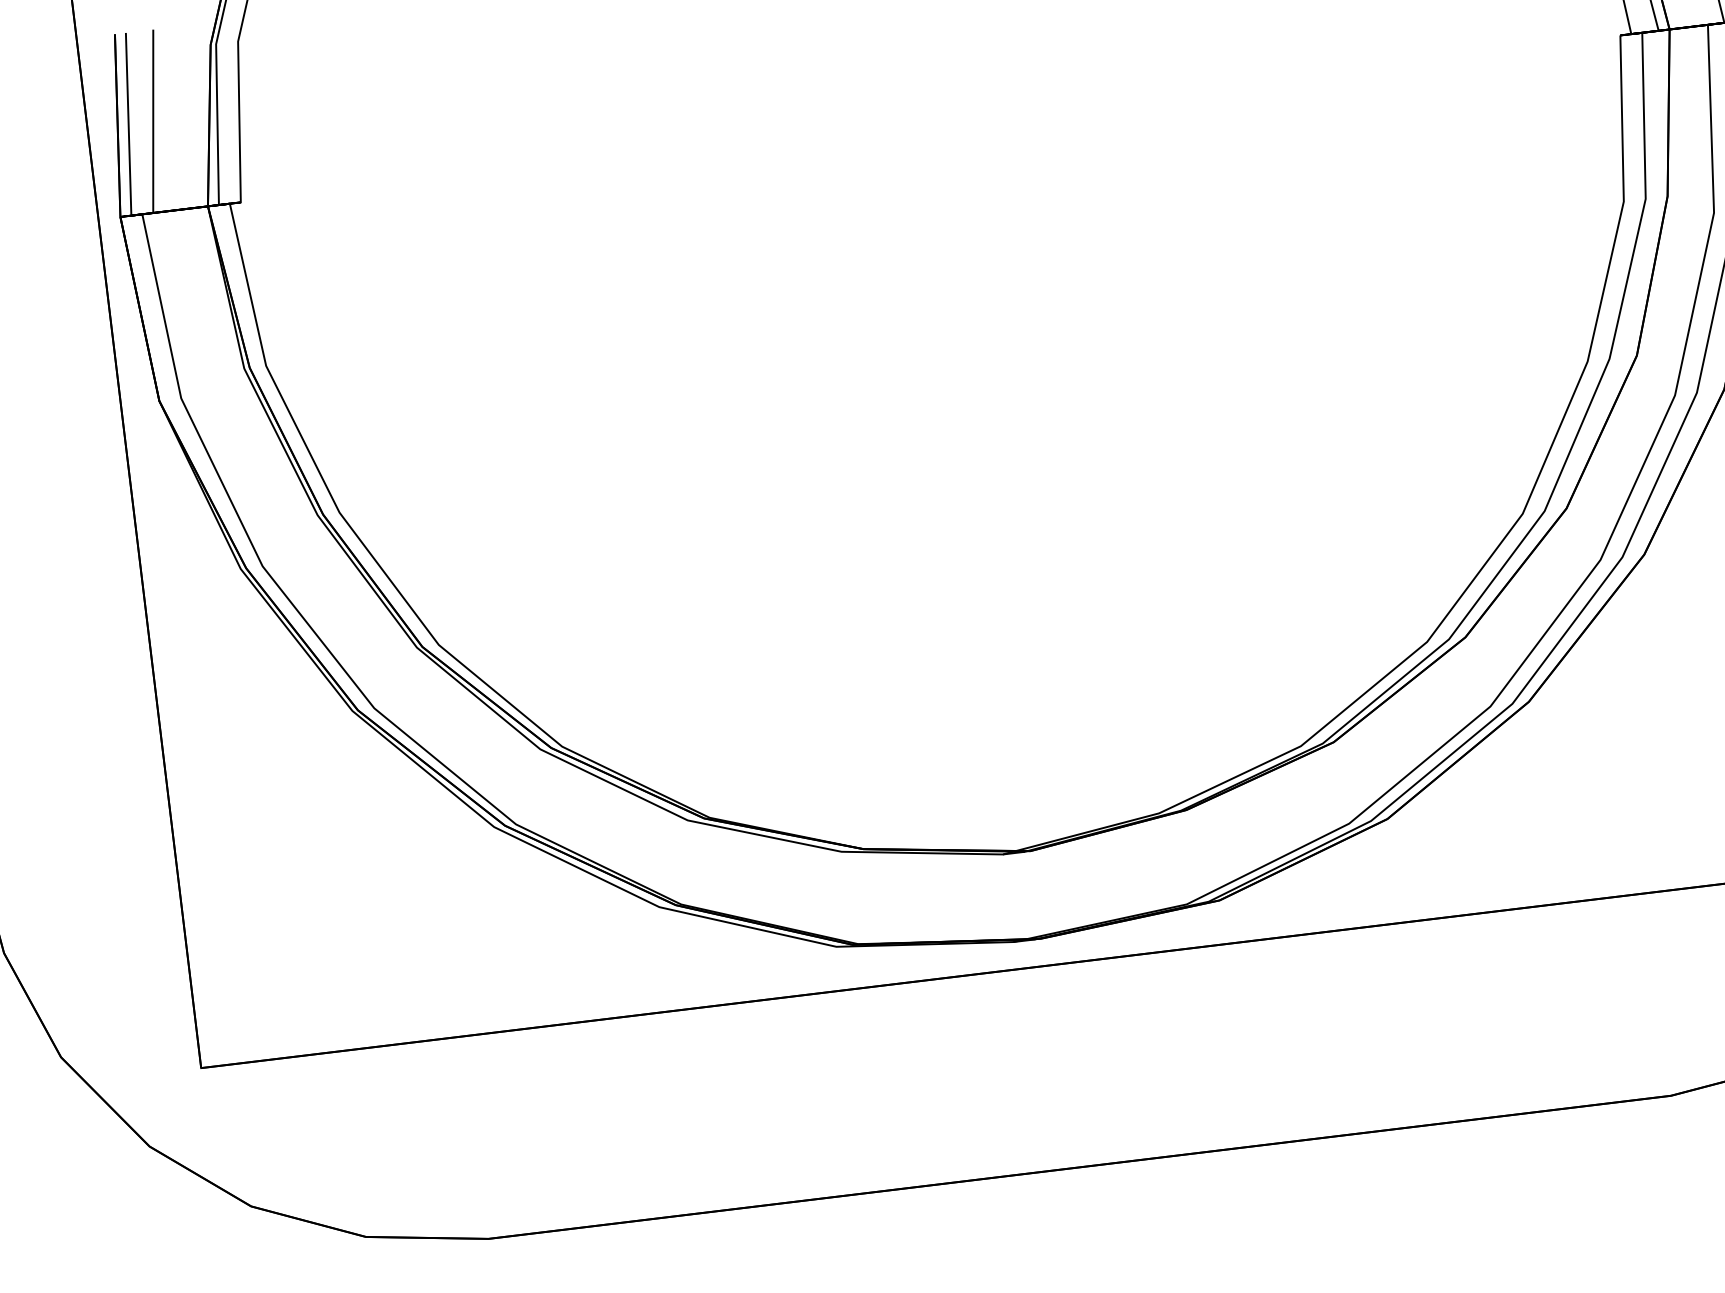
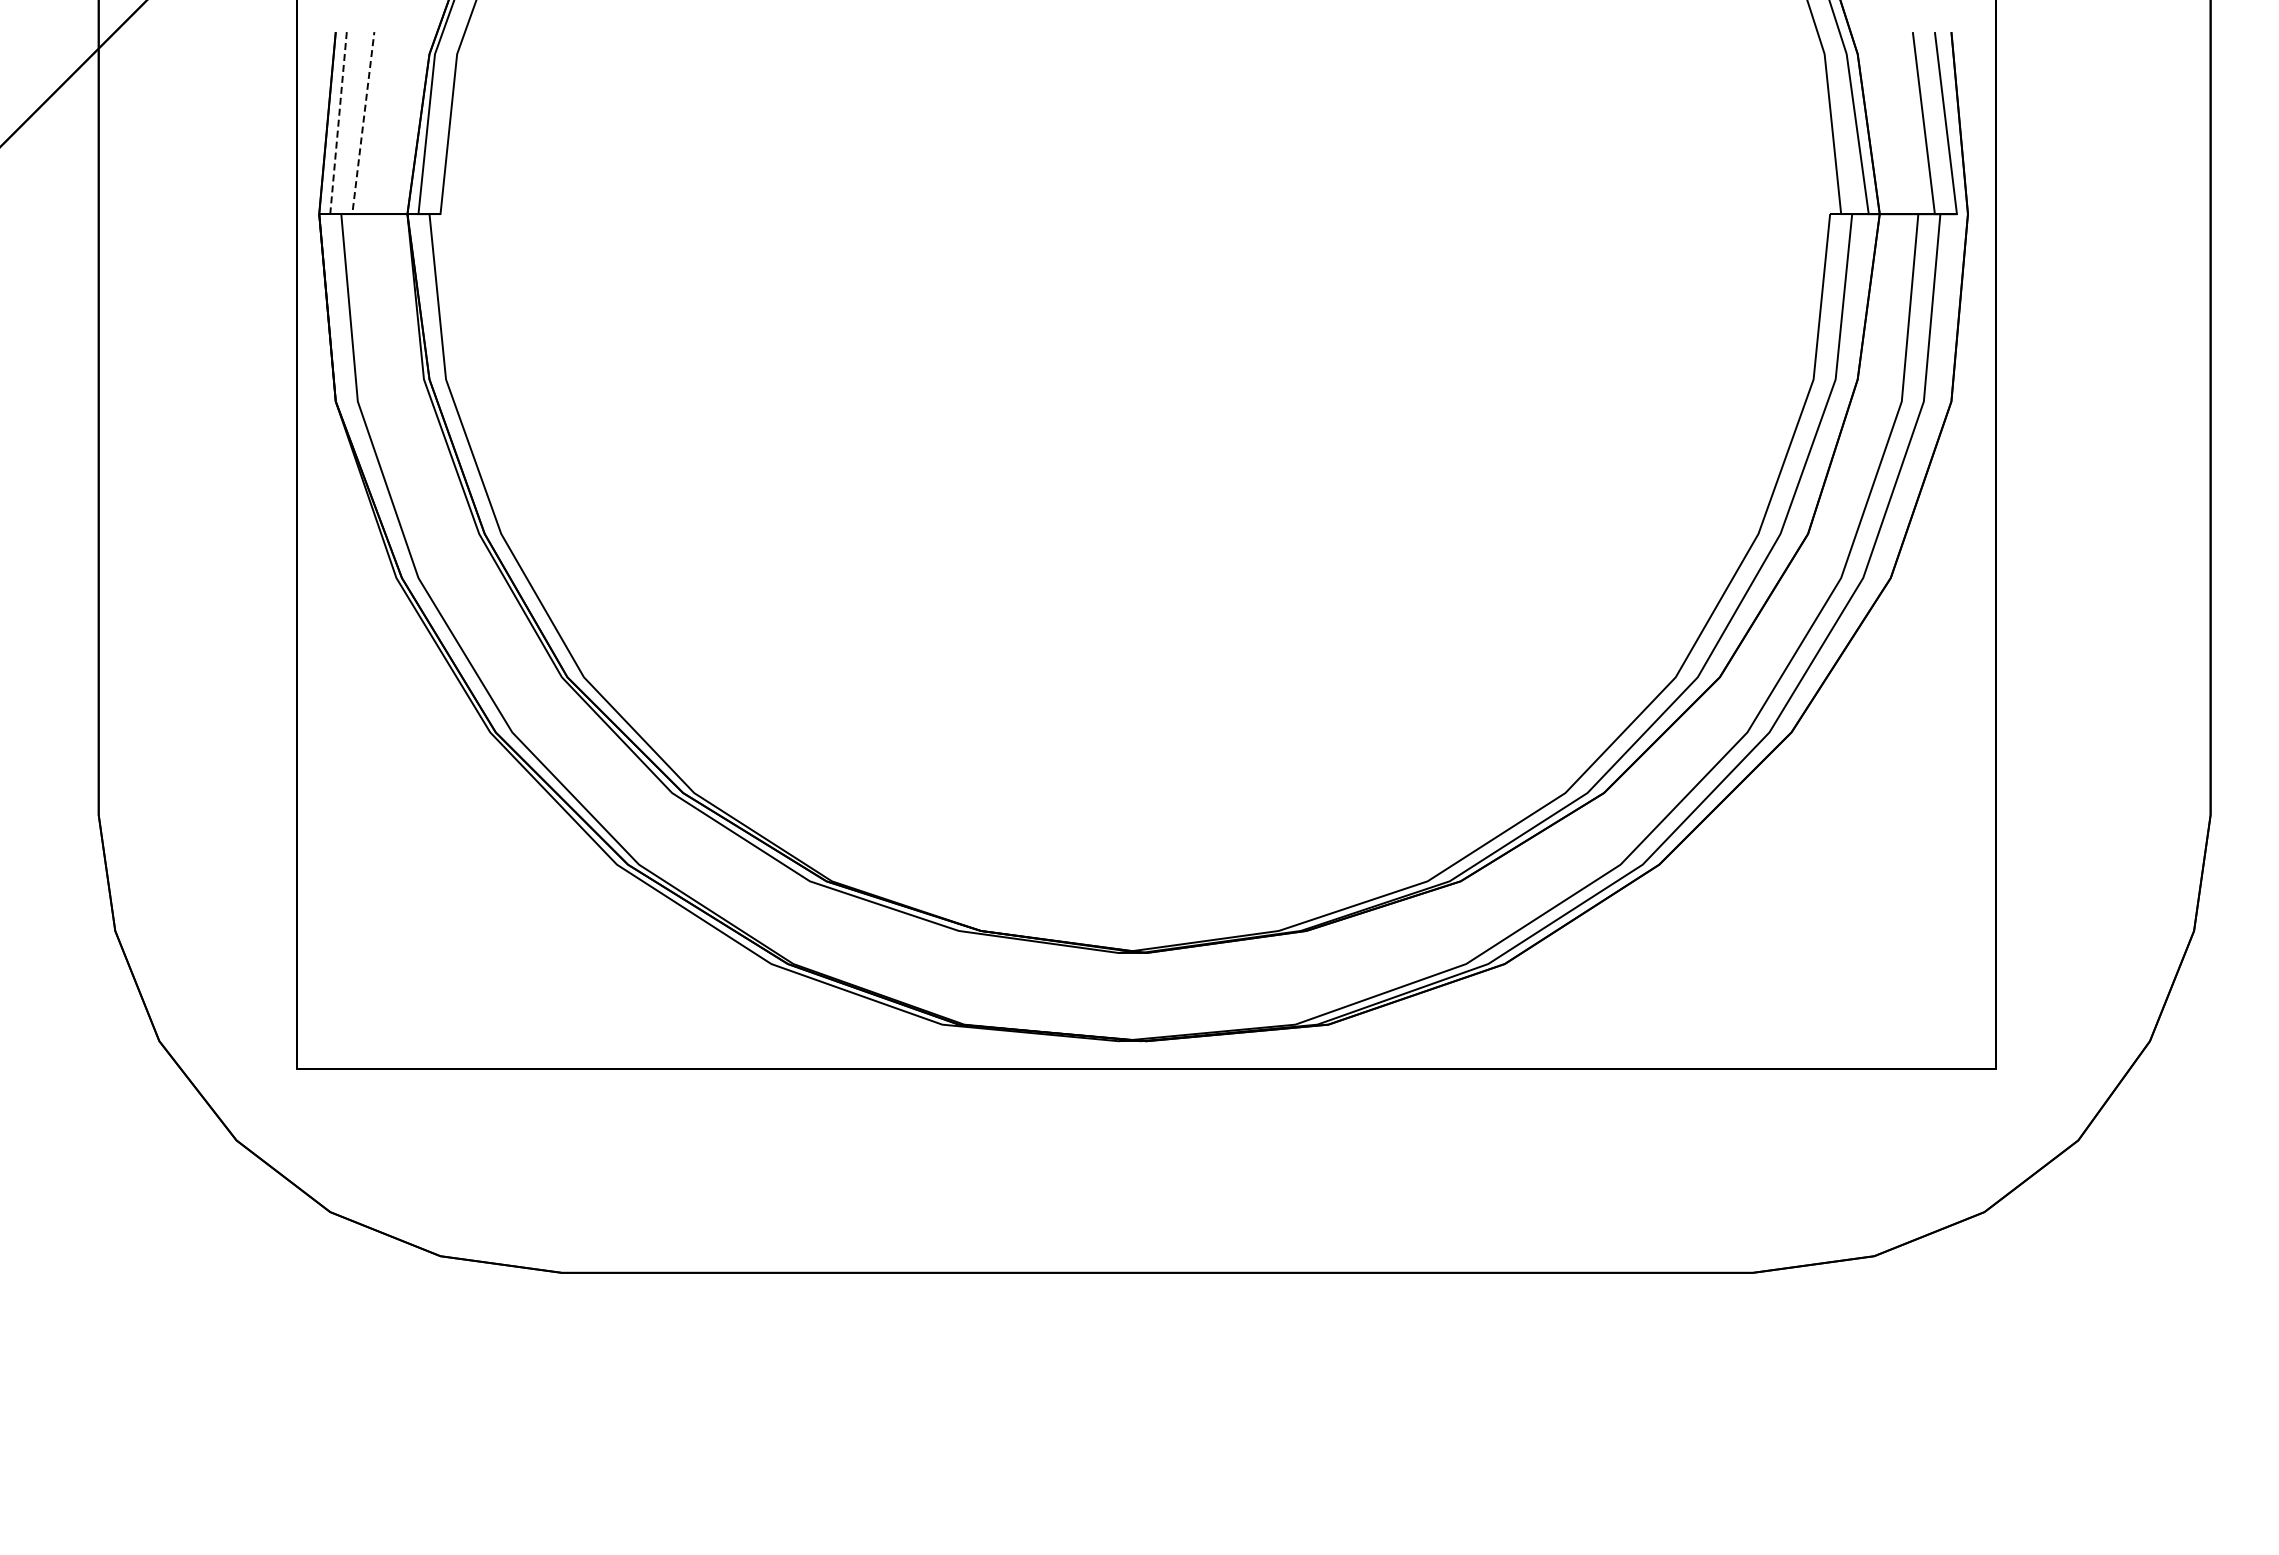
line: (142, 214) -> (341, 214), solid -> dashed

